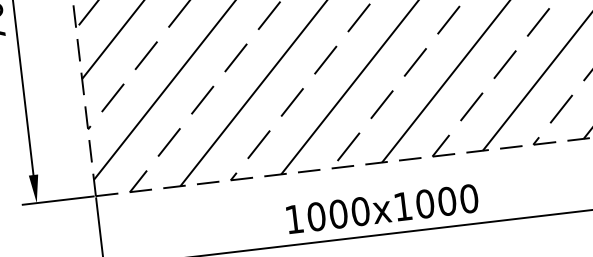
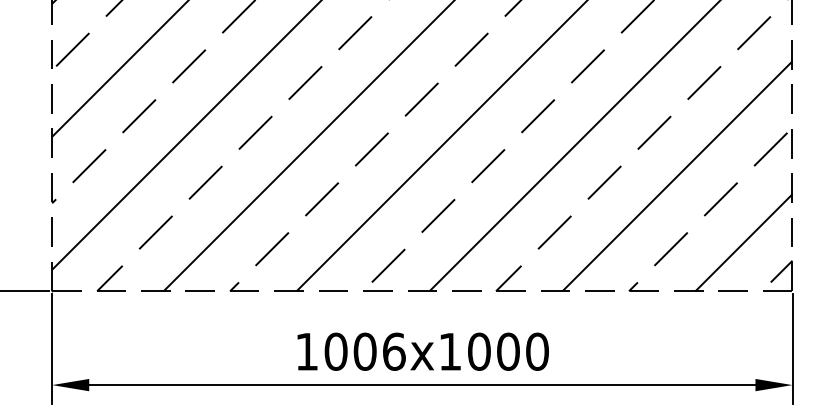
text: (360, 211) -> (393, 351), 1000x1000 -> 1006x1000

